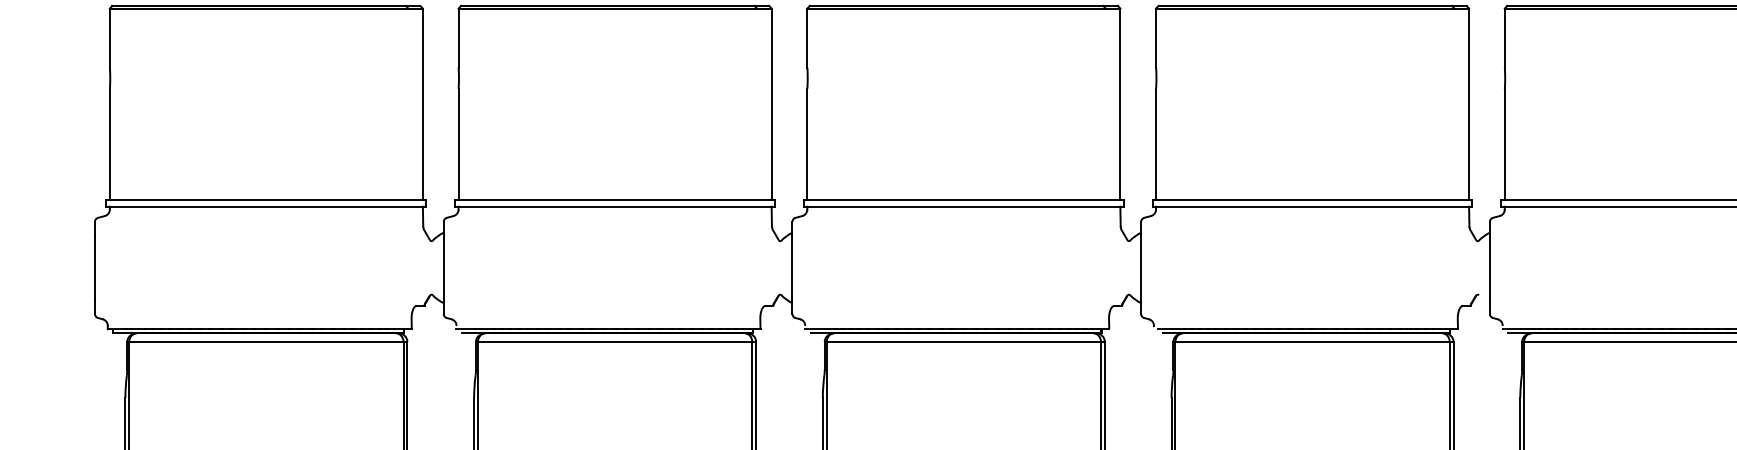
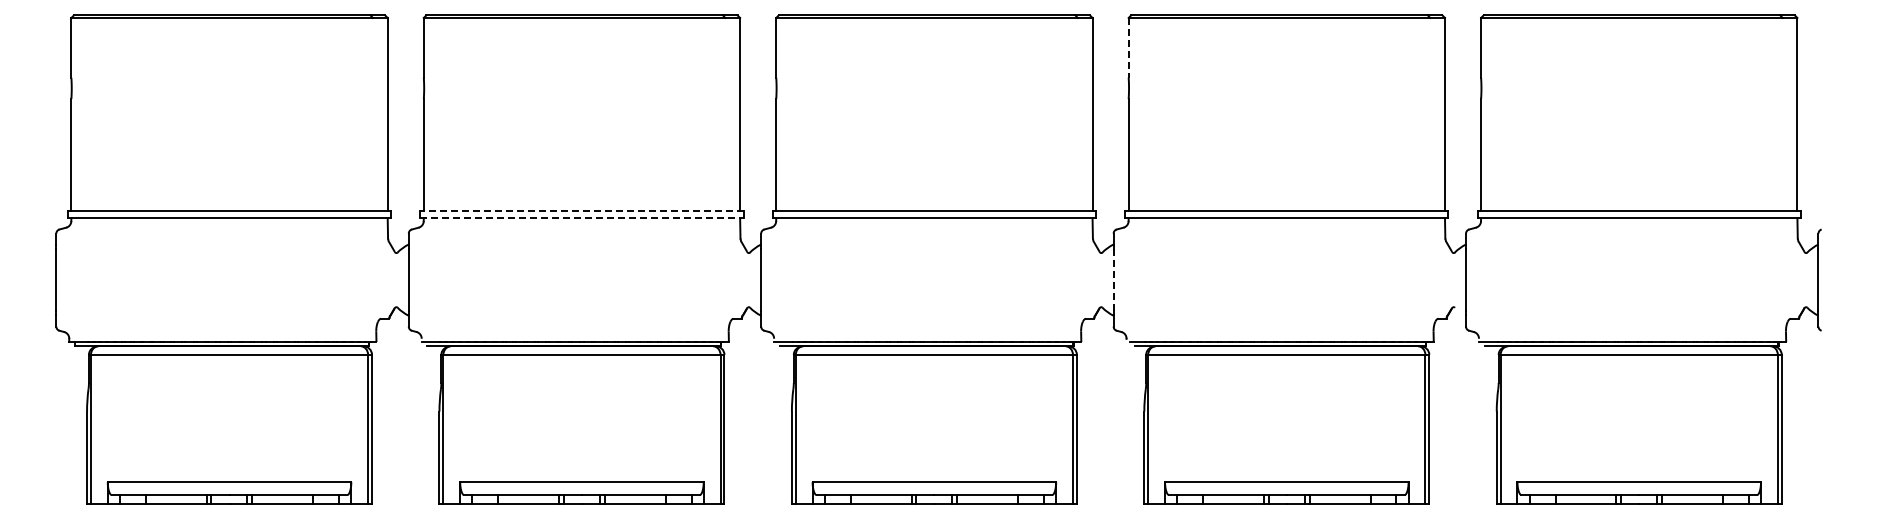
line: (1155, 37) -> (1128, 47), solid -> dashed
line: (614, 200) -> (581, 211), solid -> dashed
line: (614, 206) -> (581, 218), solid -> dashed
line: (1141, 268) -> (1113, 280), solid -> dashed

